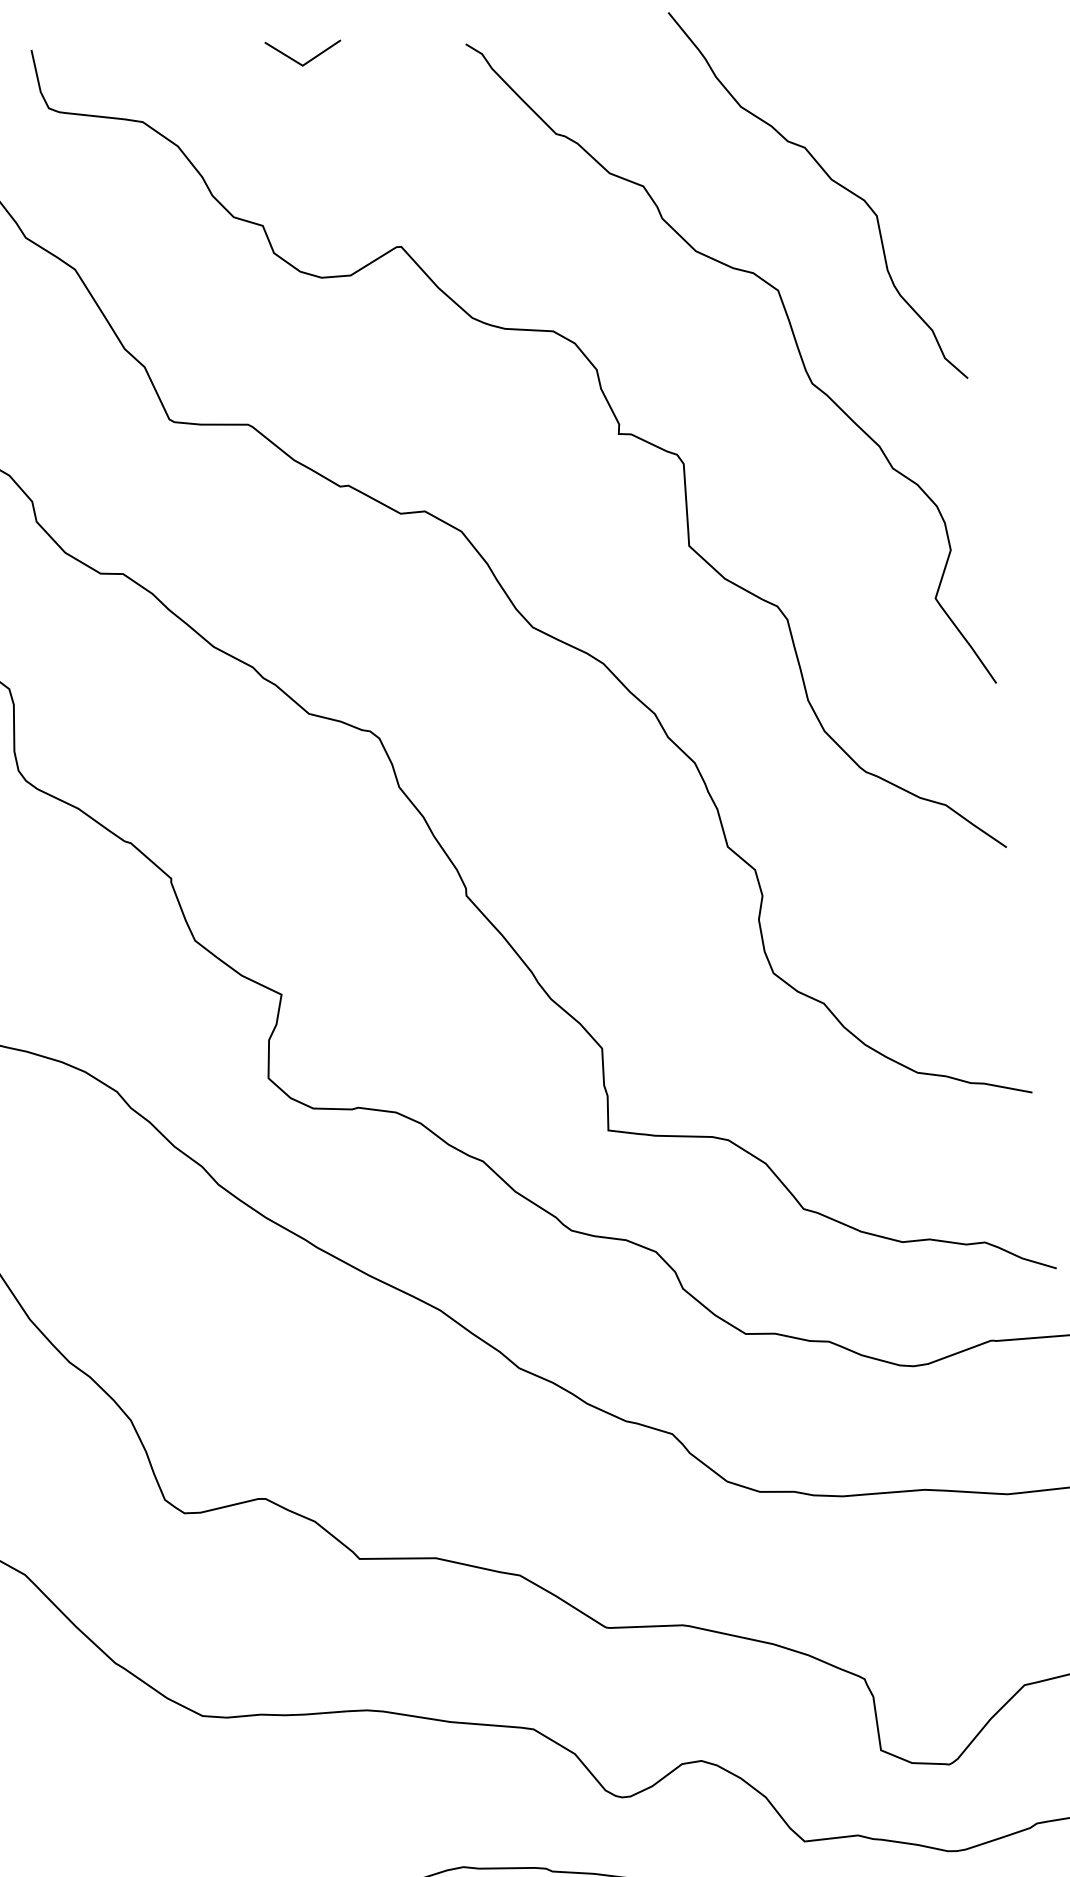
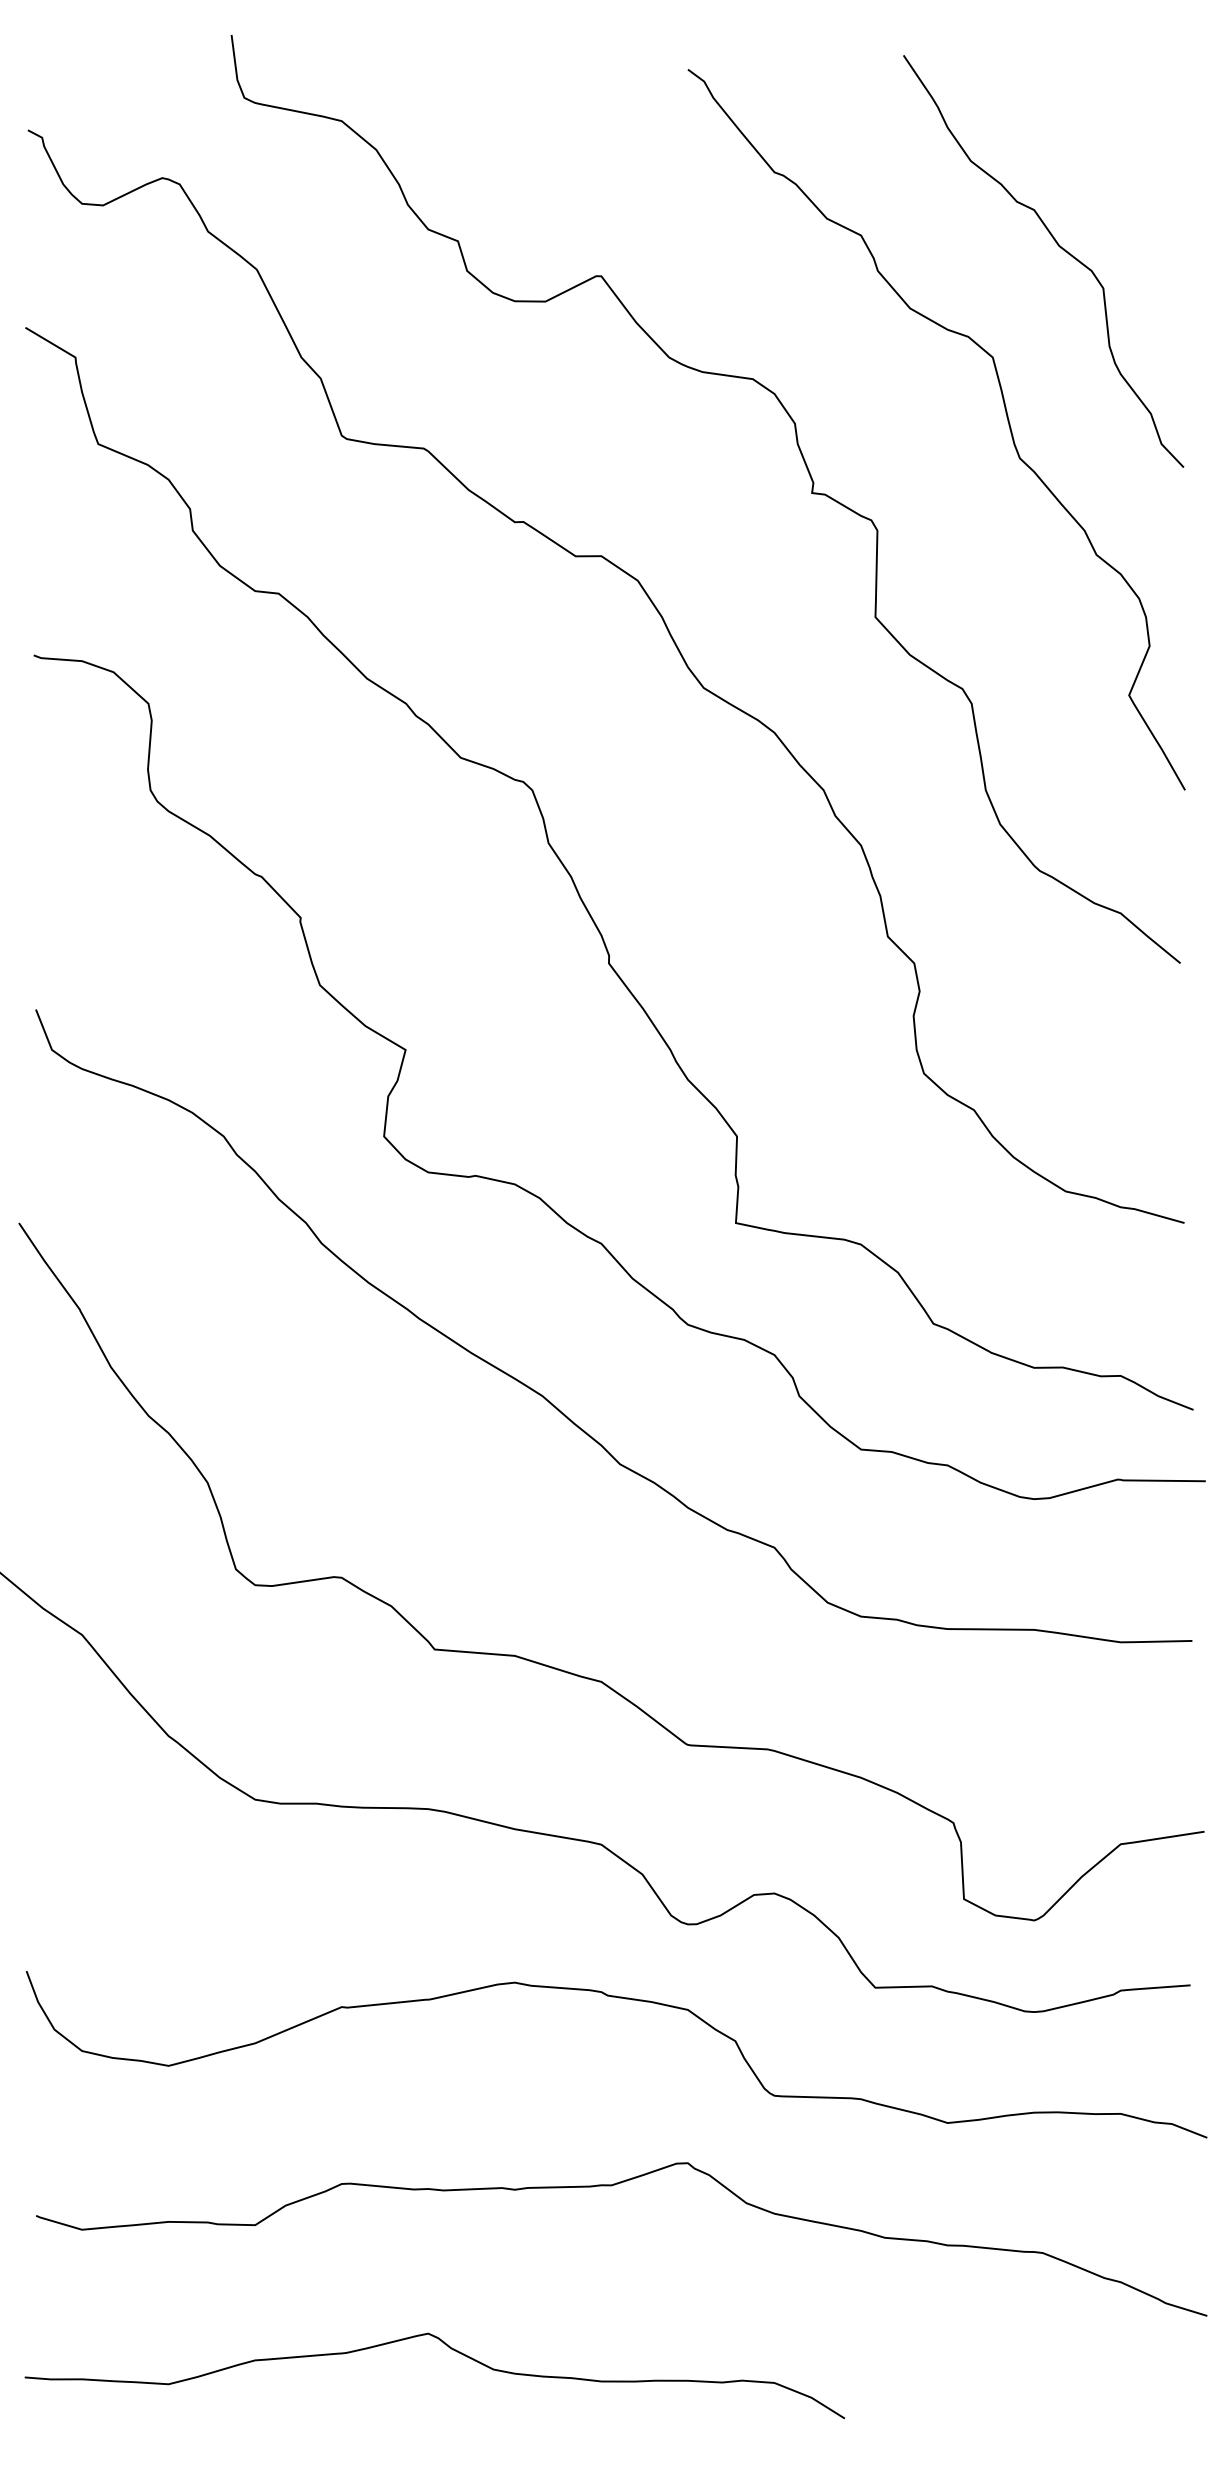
line: (309, 59) -> (522, 71), removed

